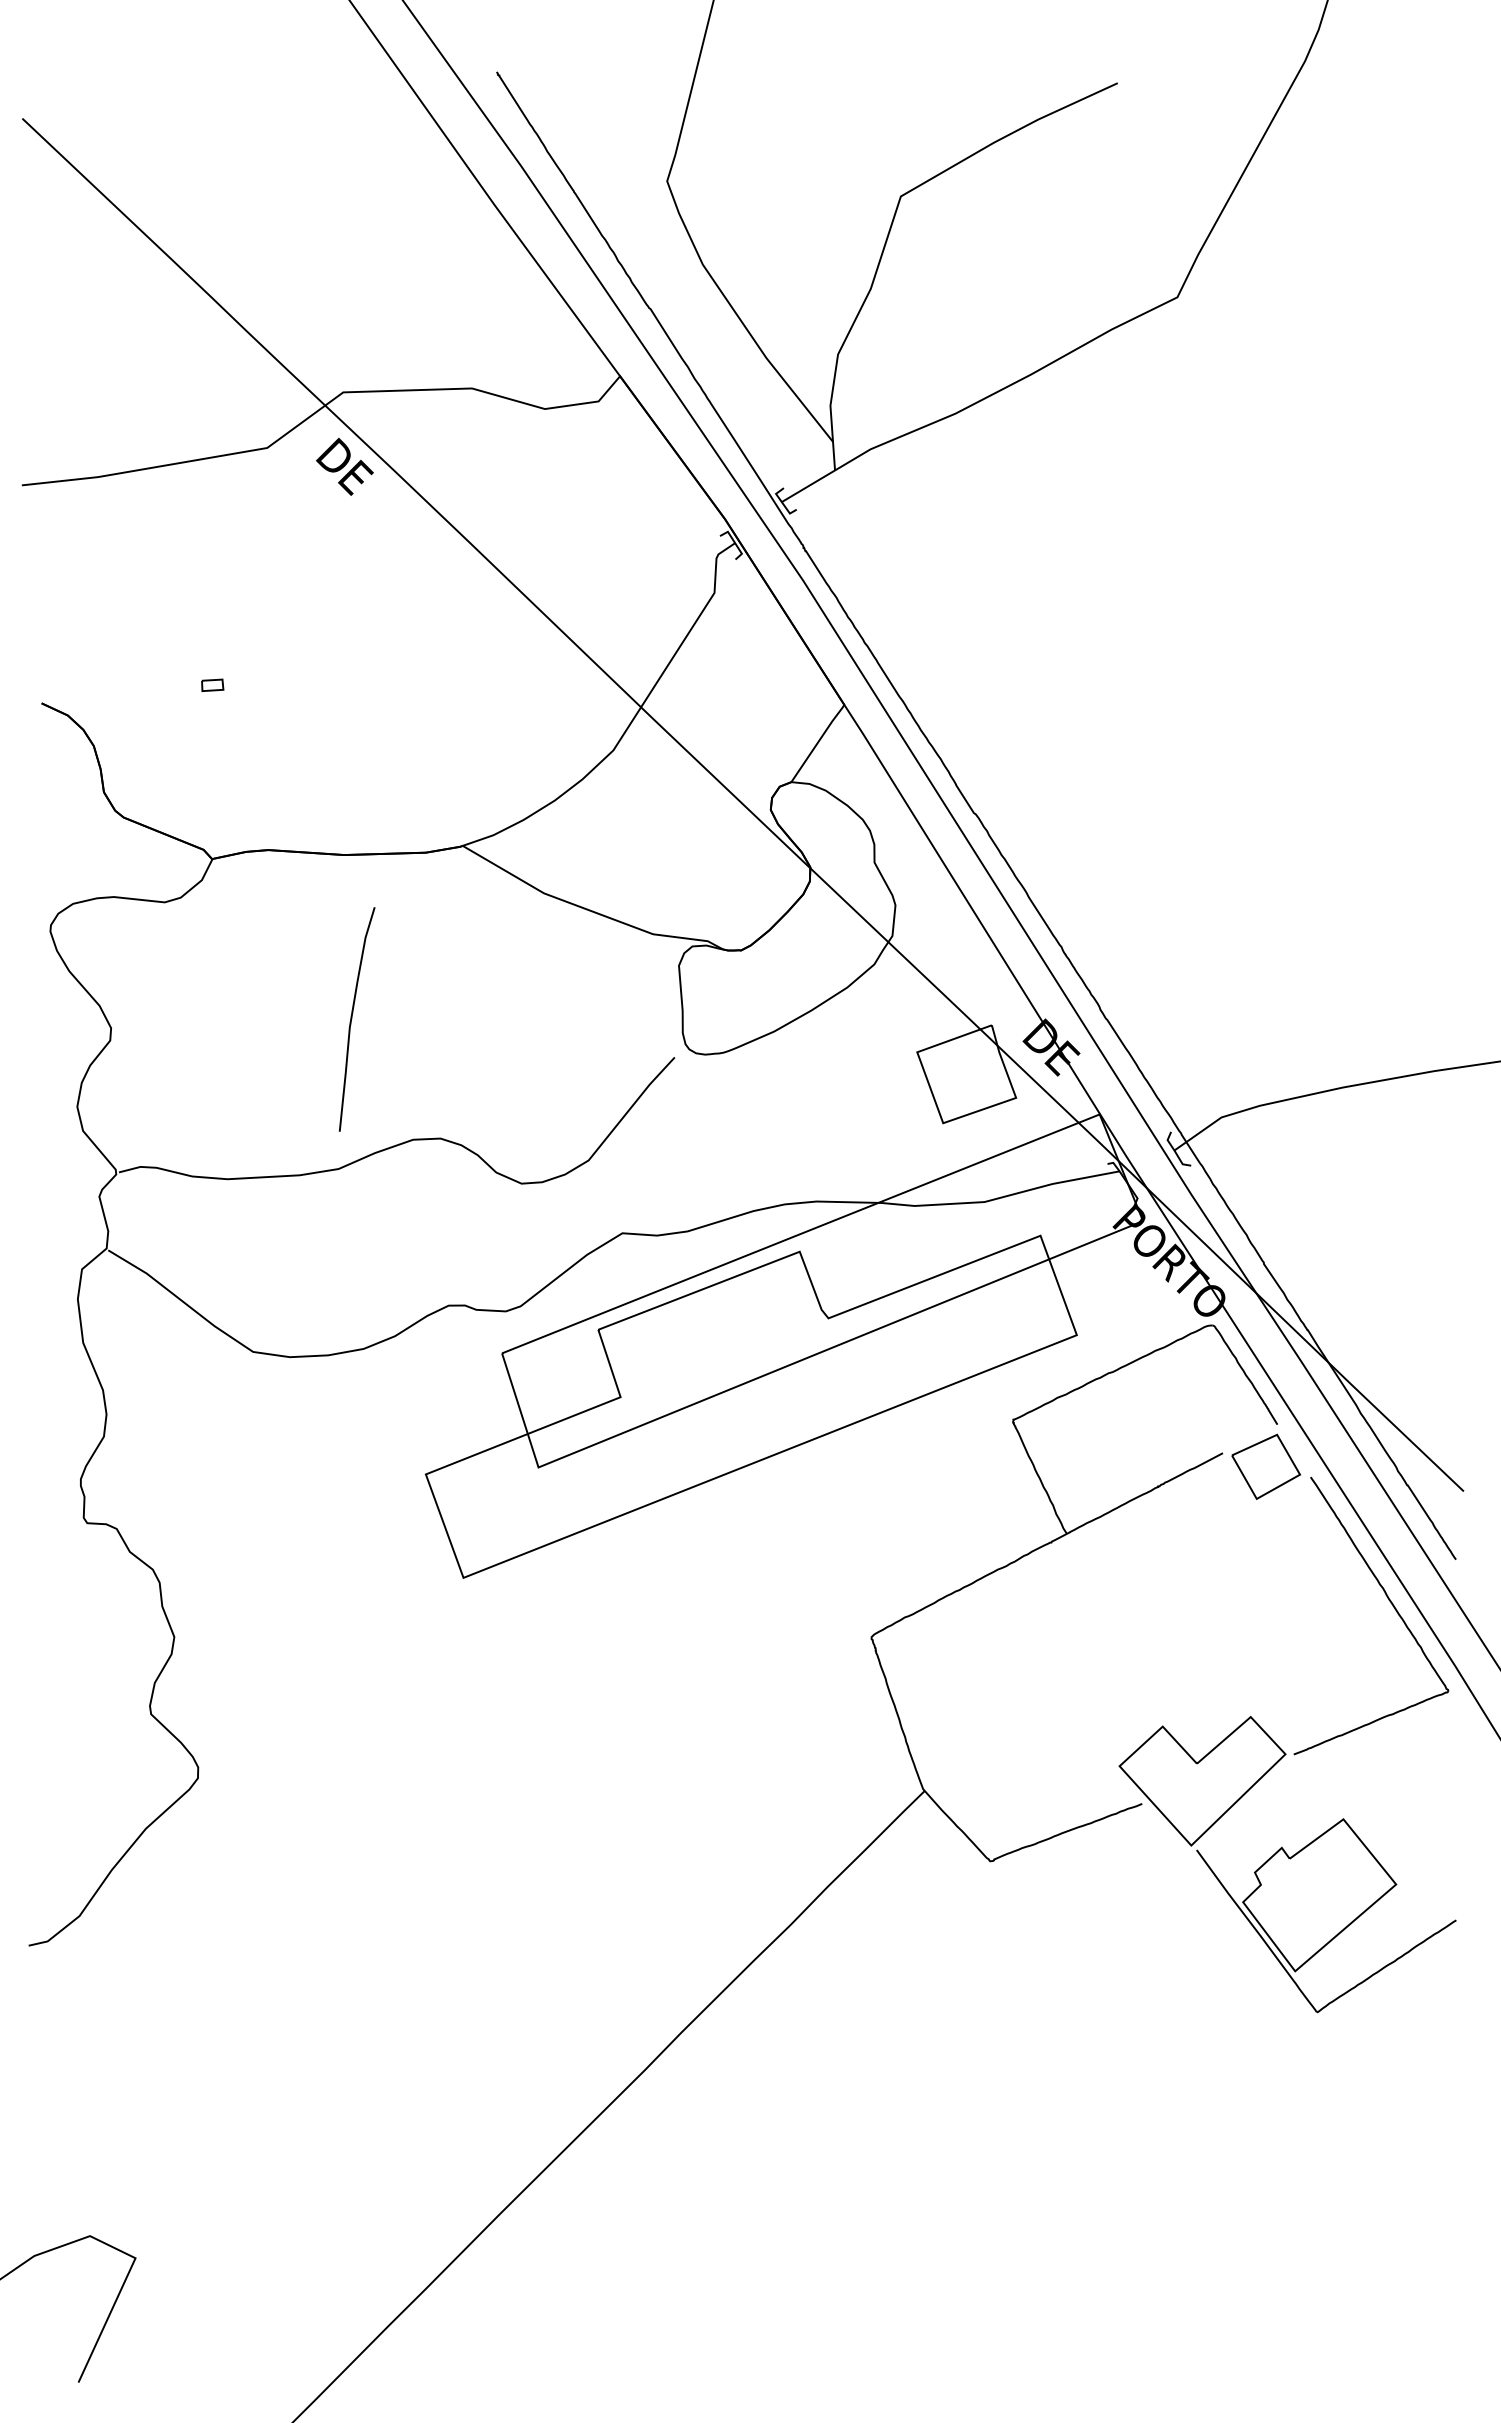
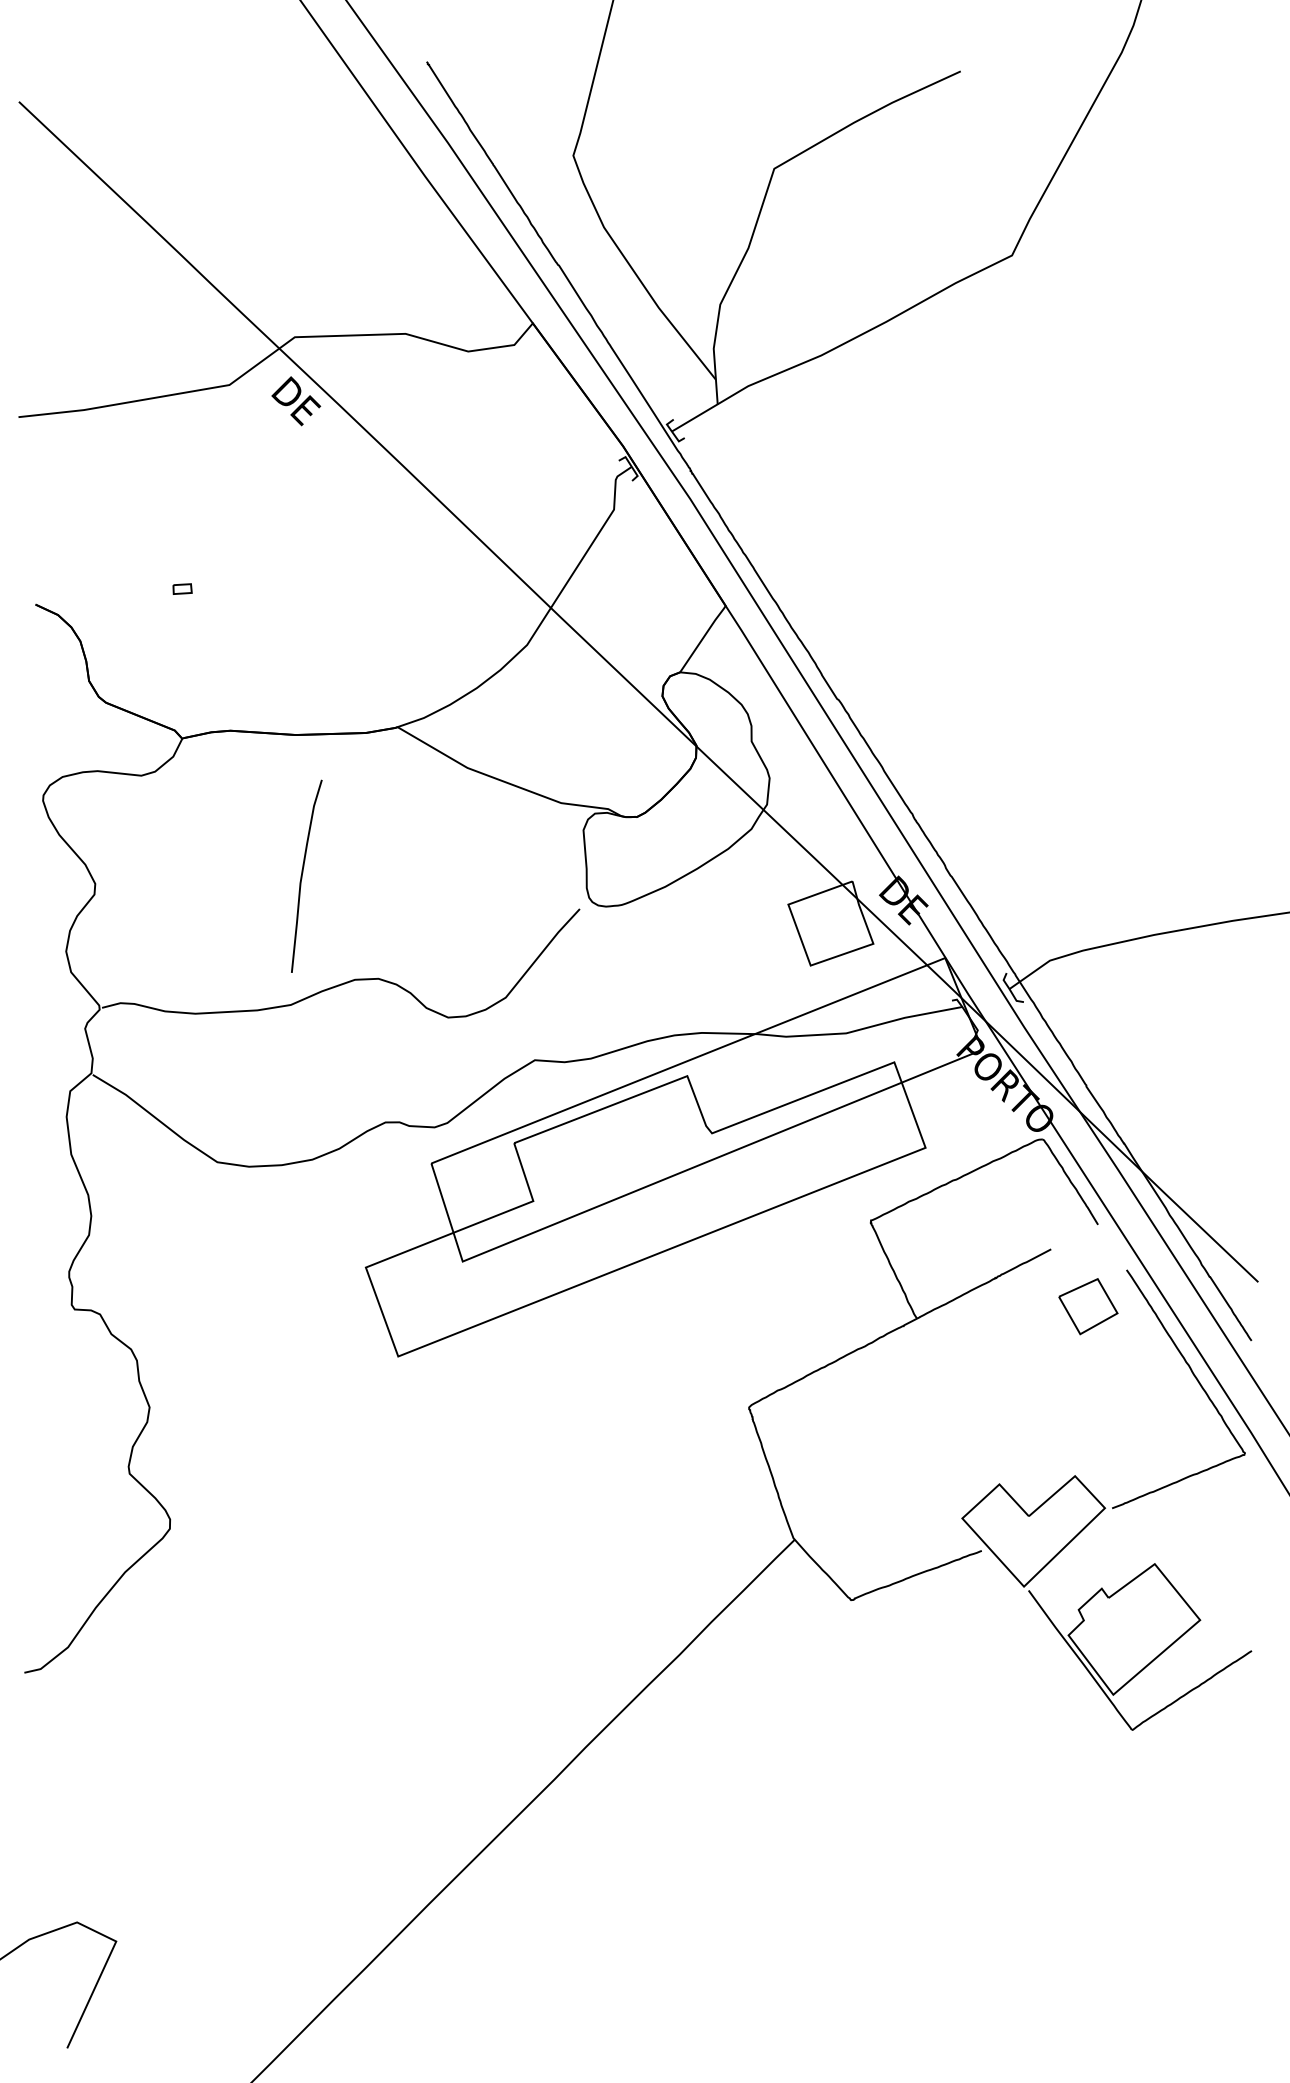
part: (1265, 1466) -> (1087, 1306), moved

